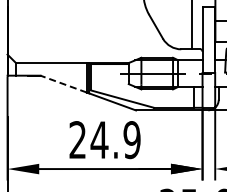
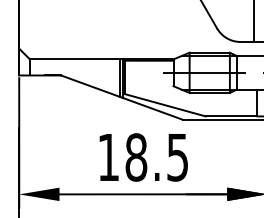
line: (63, 84) -> (90, 86), dashed -> solid
text: (104, 140) -> (142, 158), 24.9 -> 18.5

